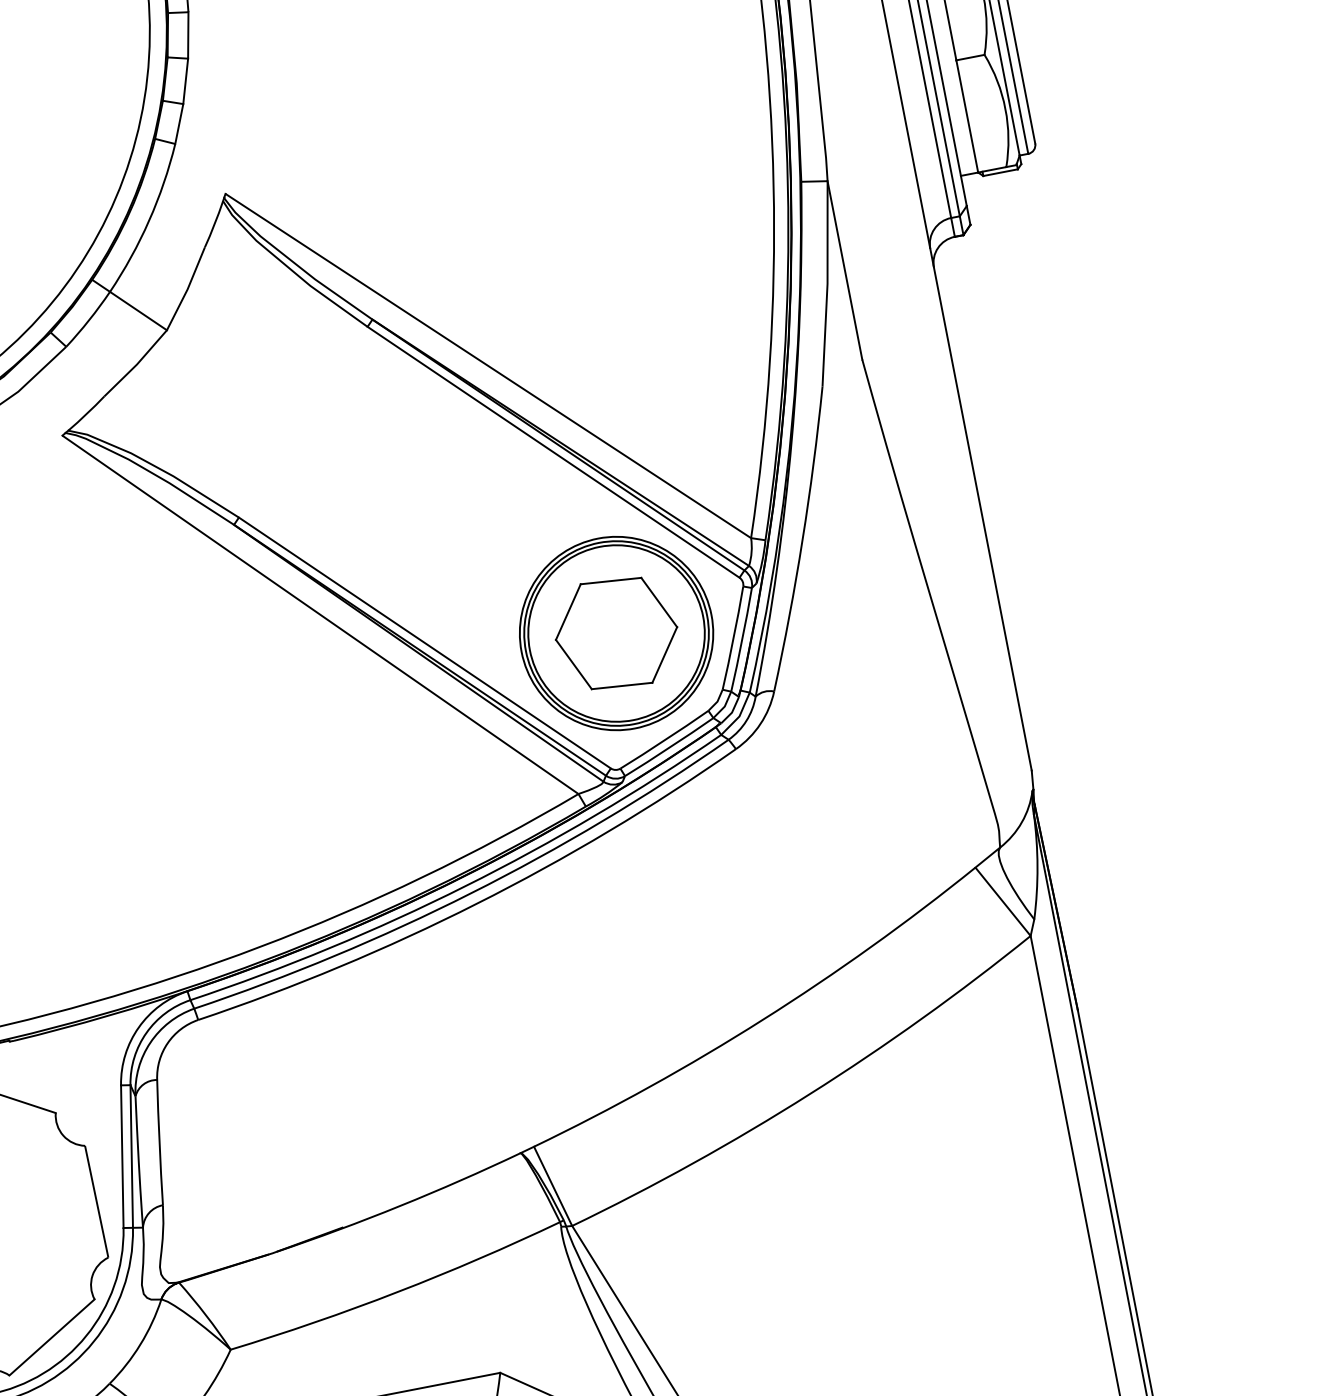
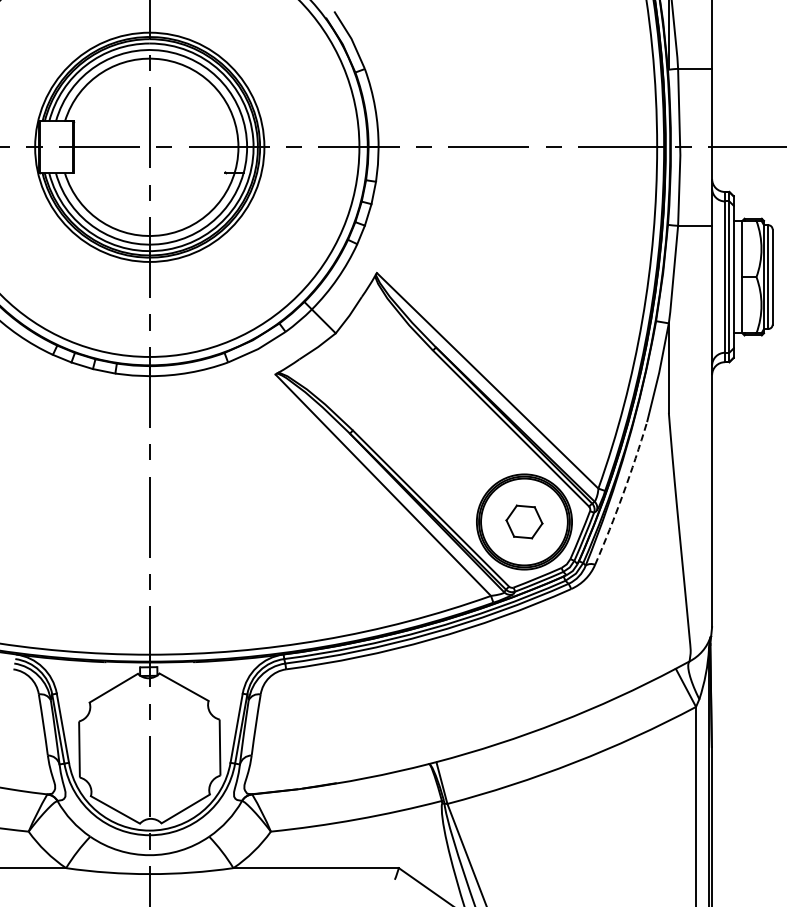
arc: (803, 540) -> (623, 494), solid -> dashed
part: (616, 632) -> (524, 521), size x0.6

